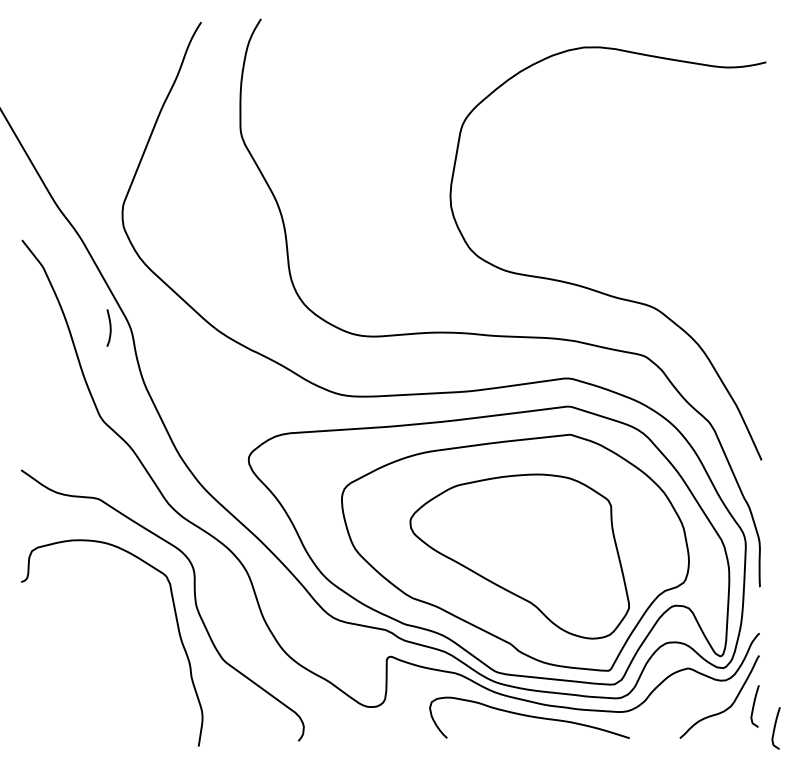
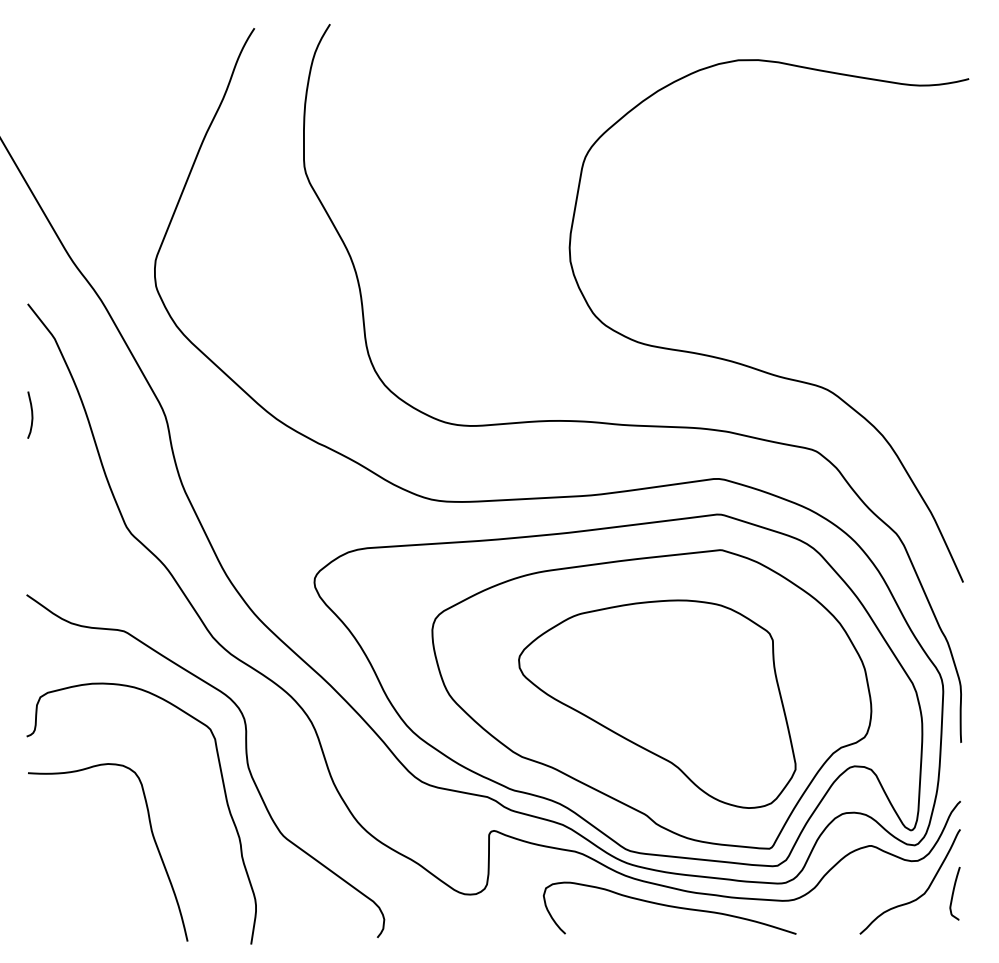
curve: (109, 327) -> (30, 414), moved
curve: (120, 661) -> (152, 836), added
curve: (775, 728) -> (980, 921), removed

